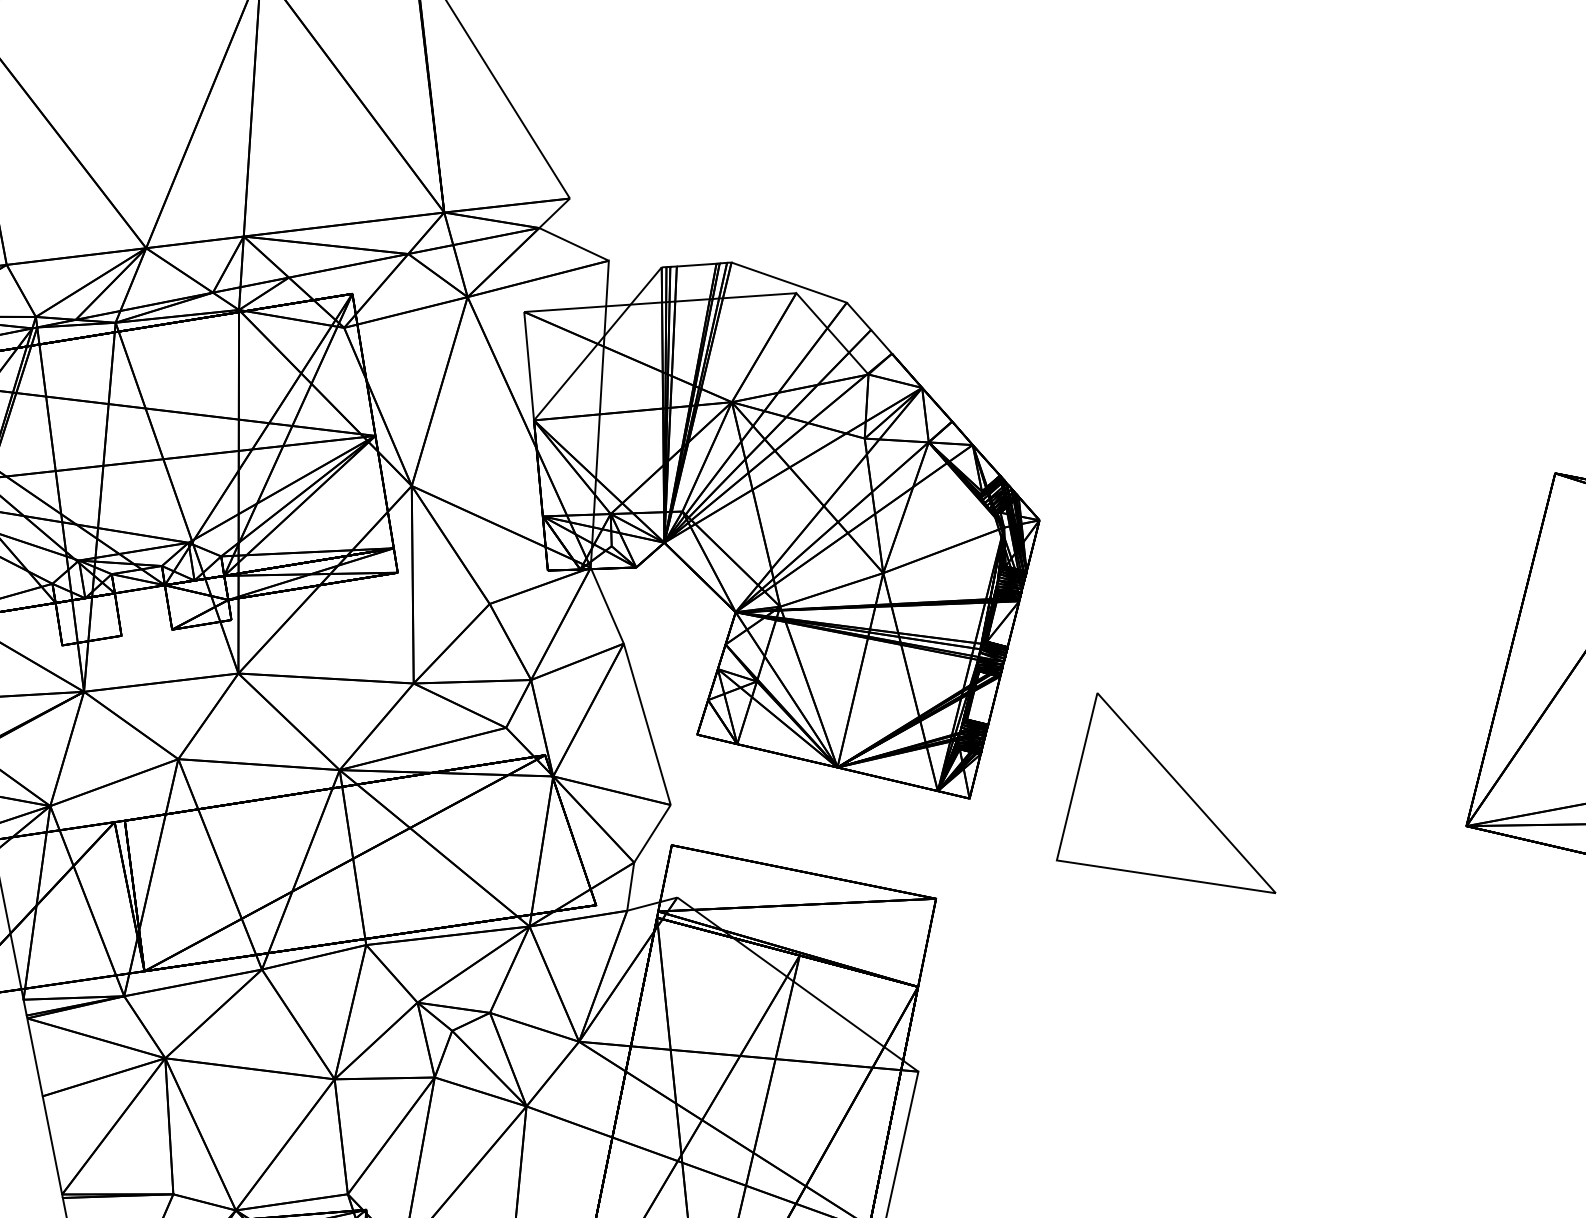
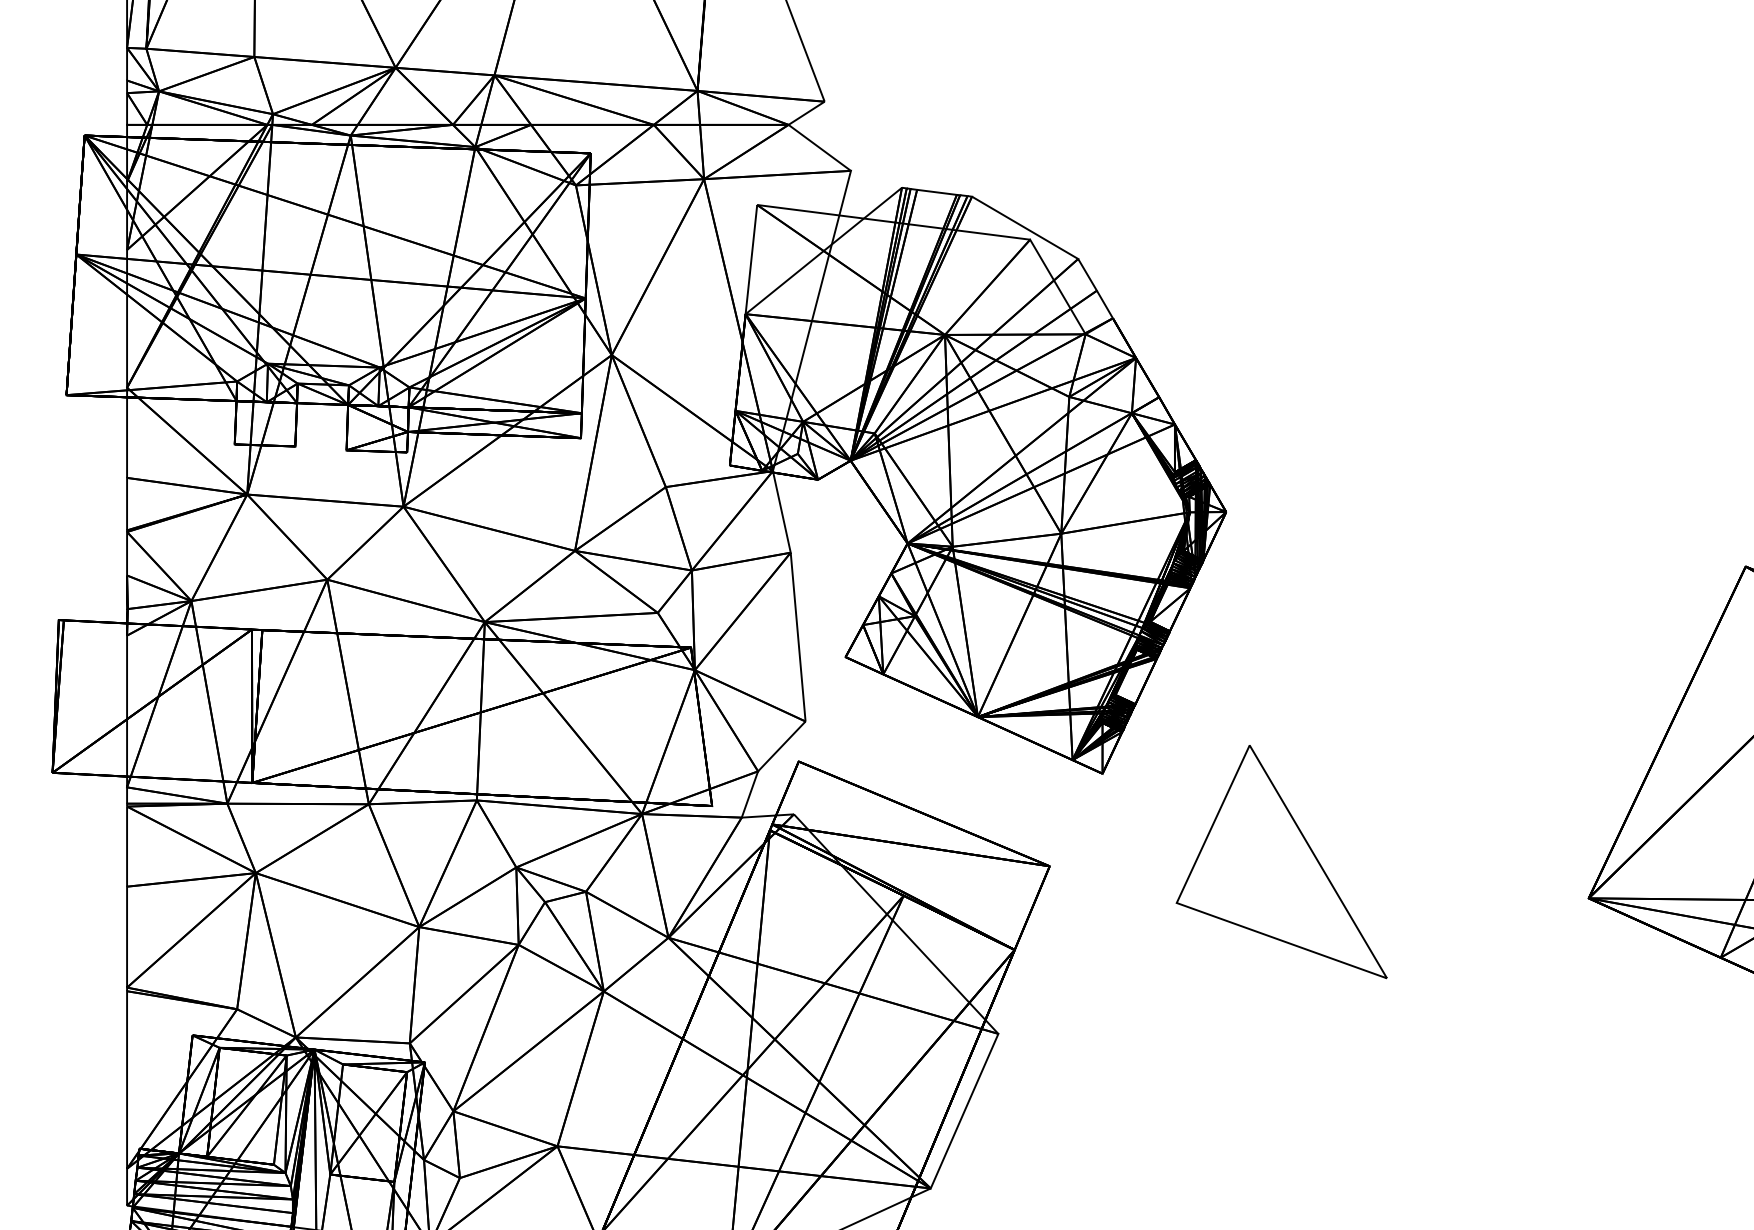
part: (1150, 800) -> (1281, 862), moved

